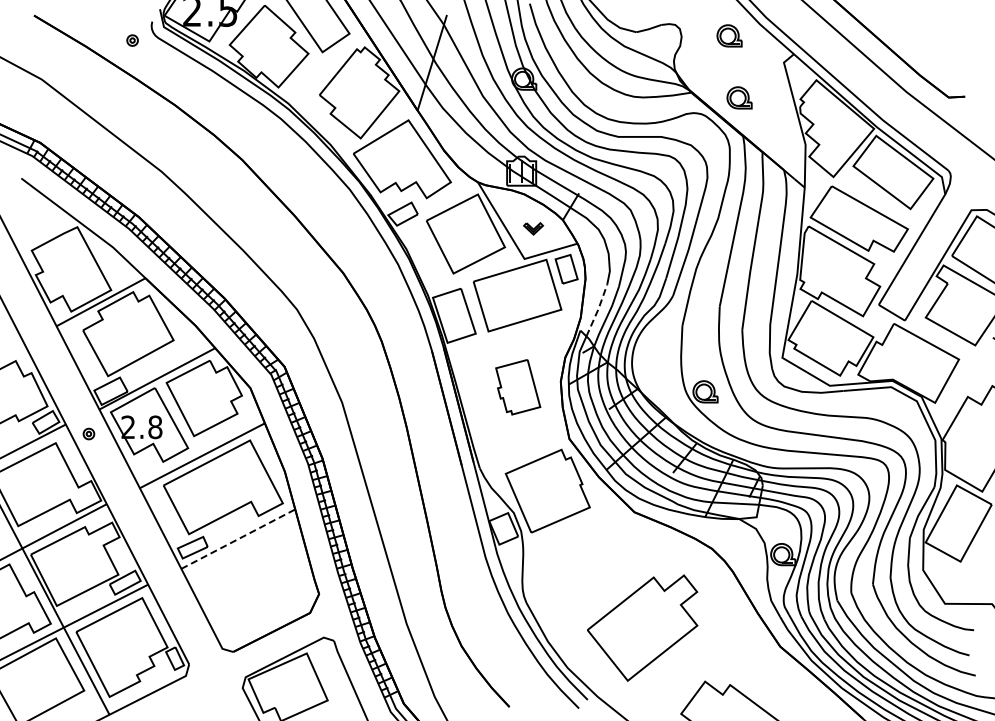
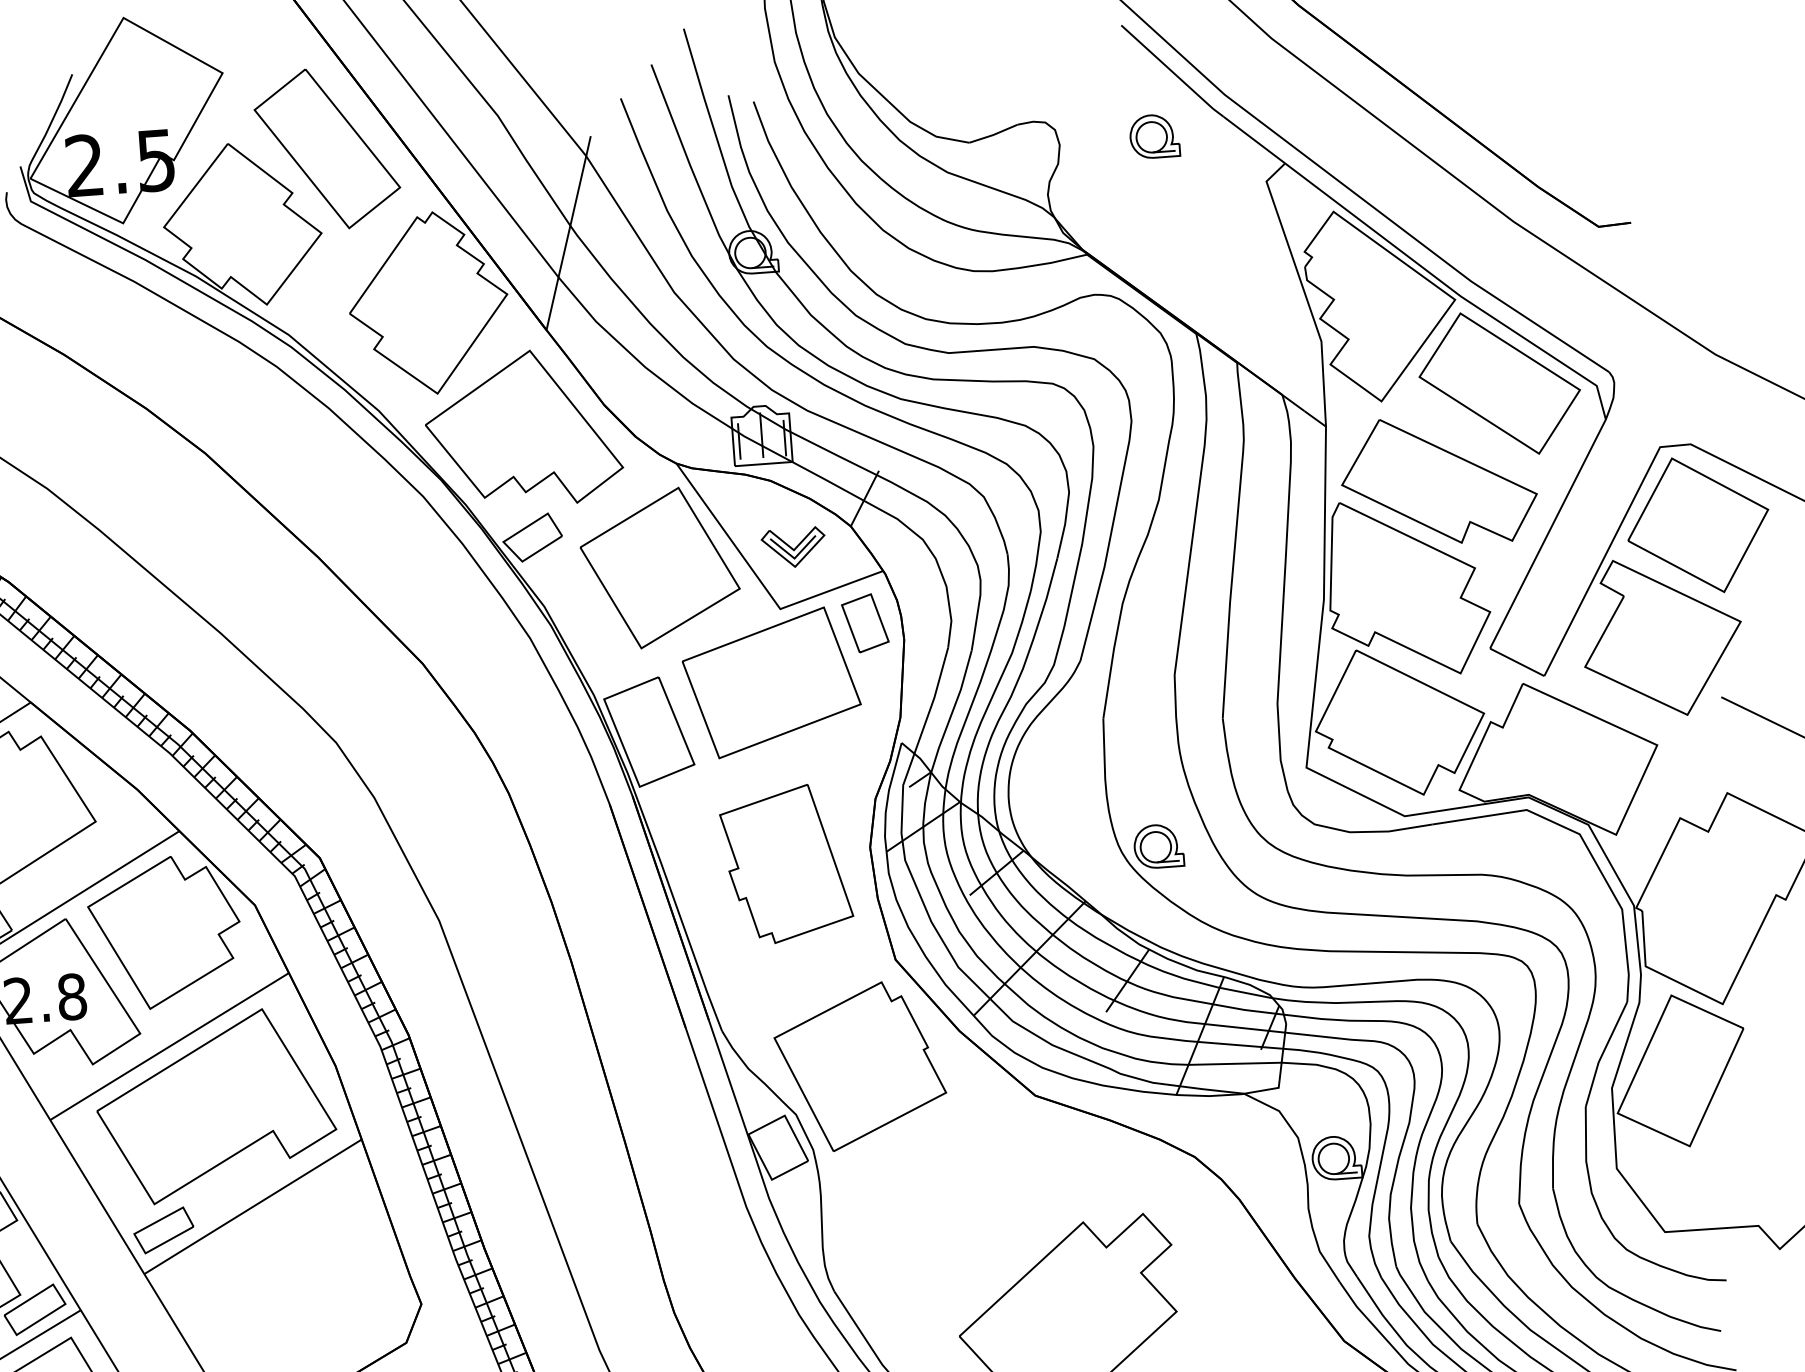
part: (739, 97) -> (1183, 257), removed
part: (533, 228) -> (793, 547), size x1.67
line: (598, 310) -> (934, 700), dashed -> solid
part: (517, 387) -> (785, 865), size x1.43
line: (238, 538) -> (253, 1205), dashed -> solid

